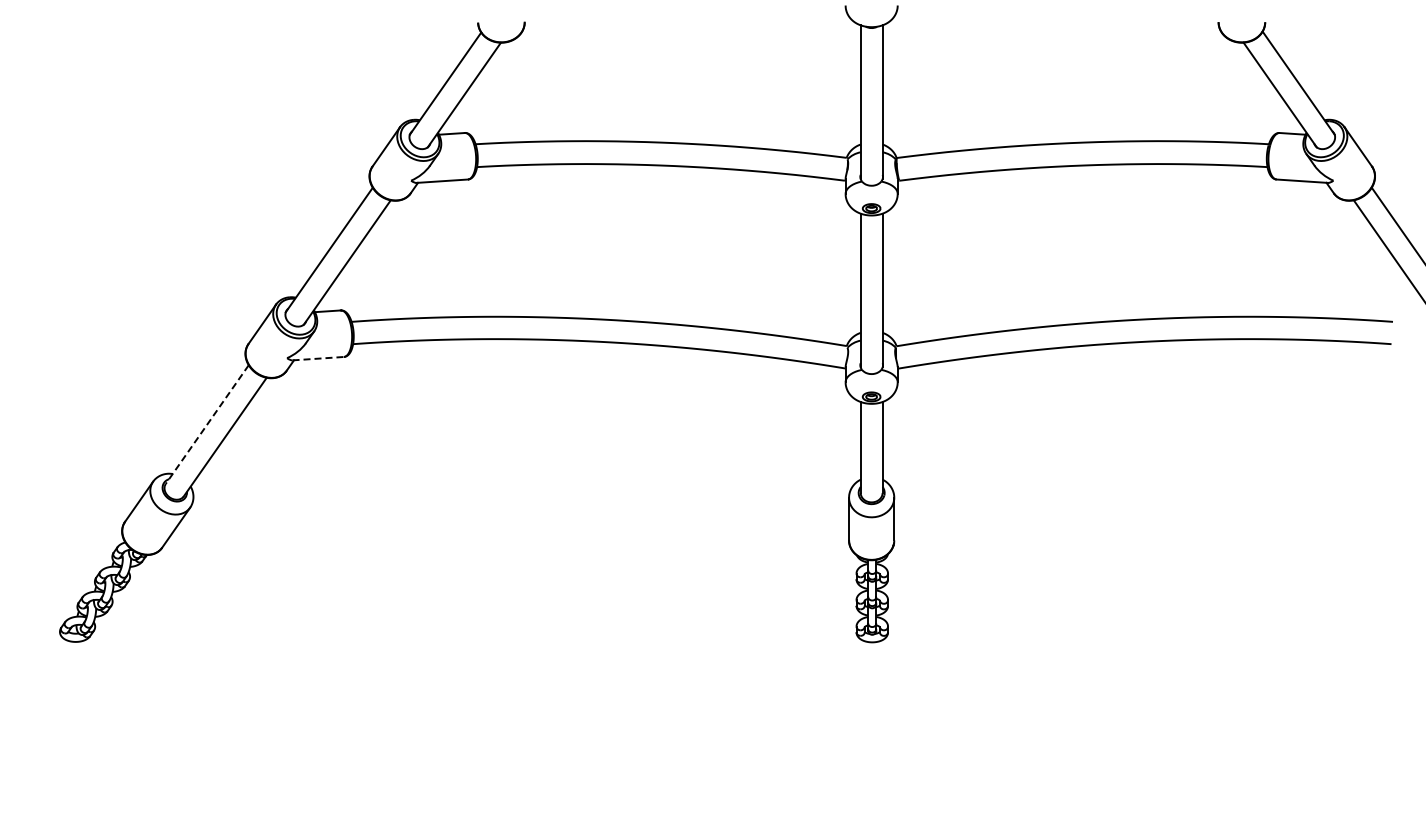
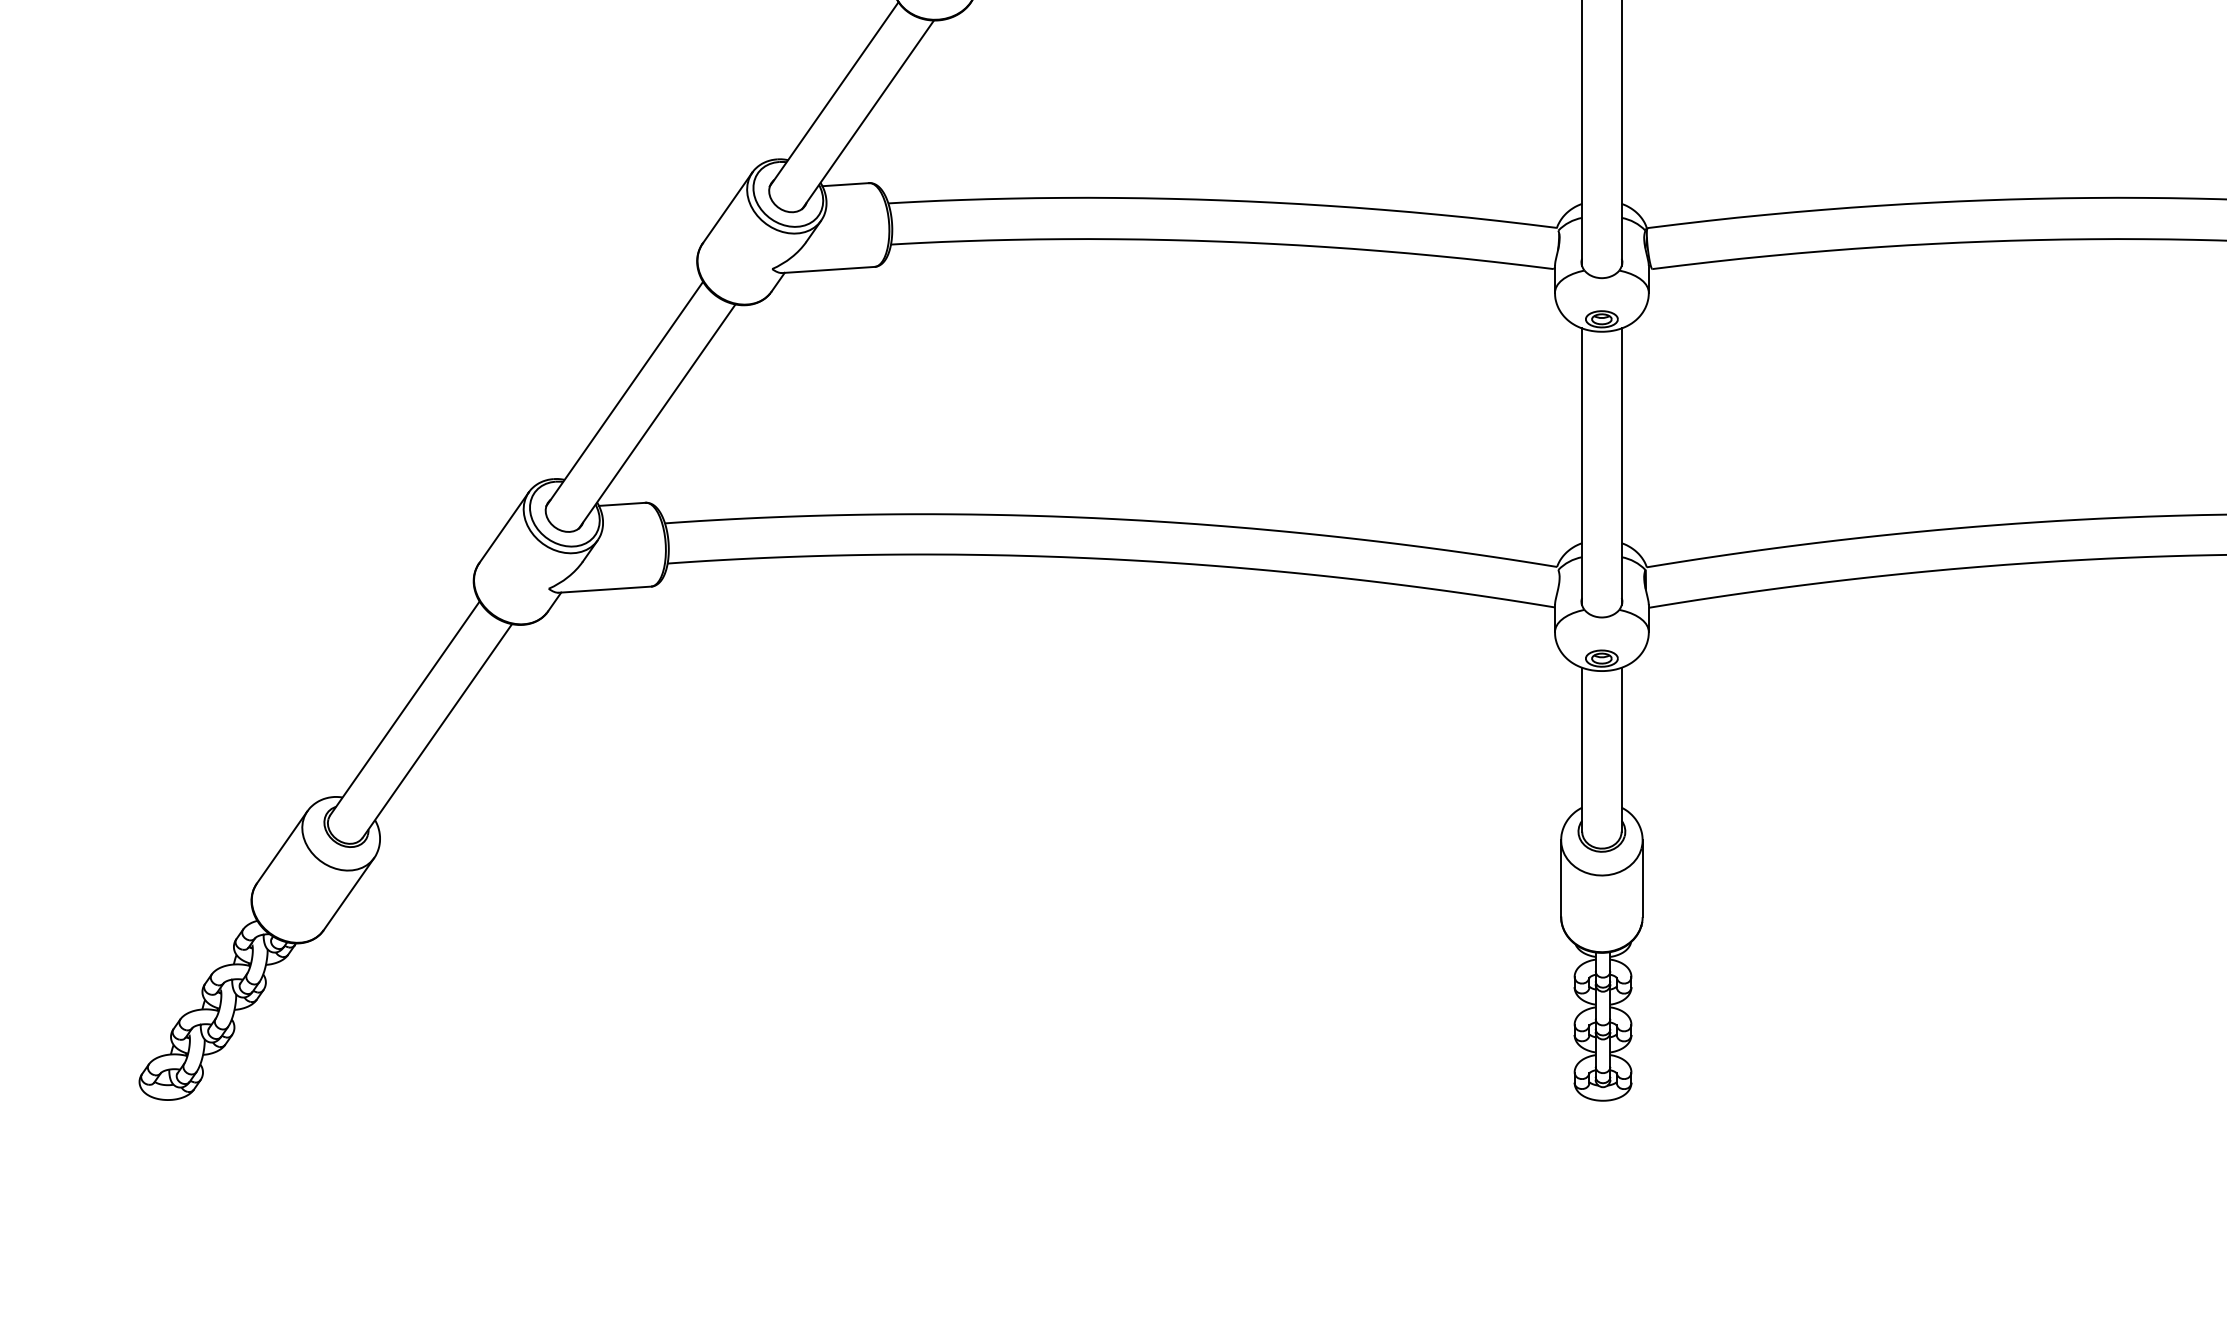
line: (318, 358) -> (605, 589), dashed -> solid
line: (207, 424) -> (405, 708), dashed -> solid

